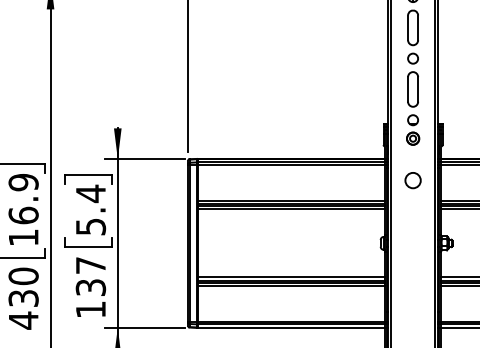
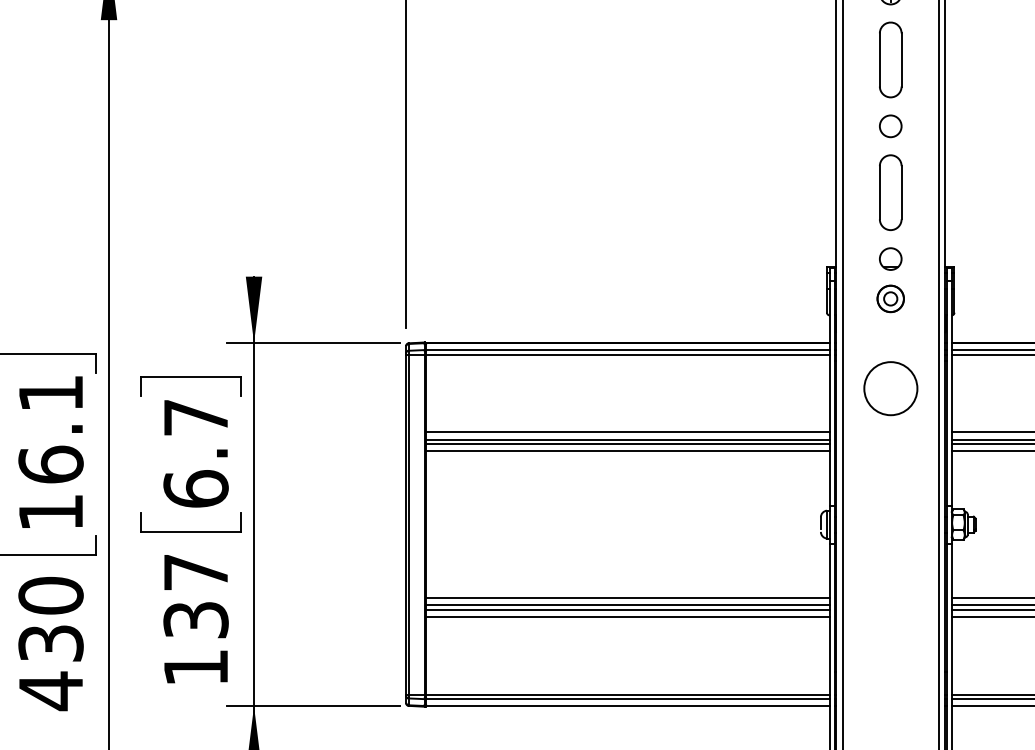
circle: (412, 180) -> (889, 389), size x1.6
text: (23, 182) -> (50, 393), 16.9 -> 16.1
text: (90, 209) -> (195, 451), 5.4 -> 6.7

